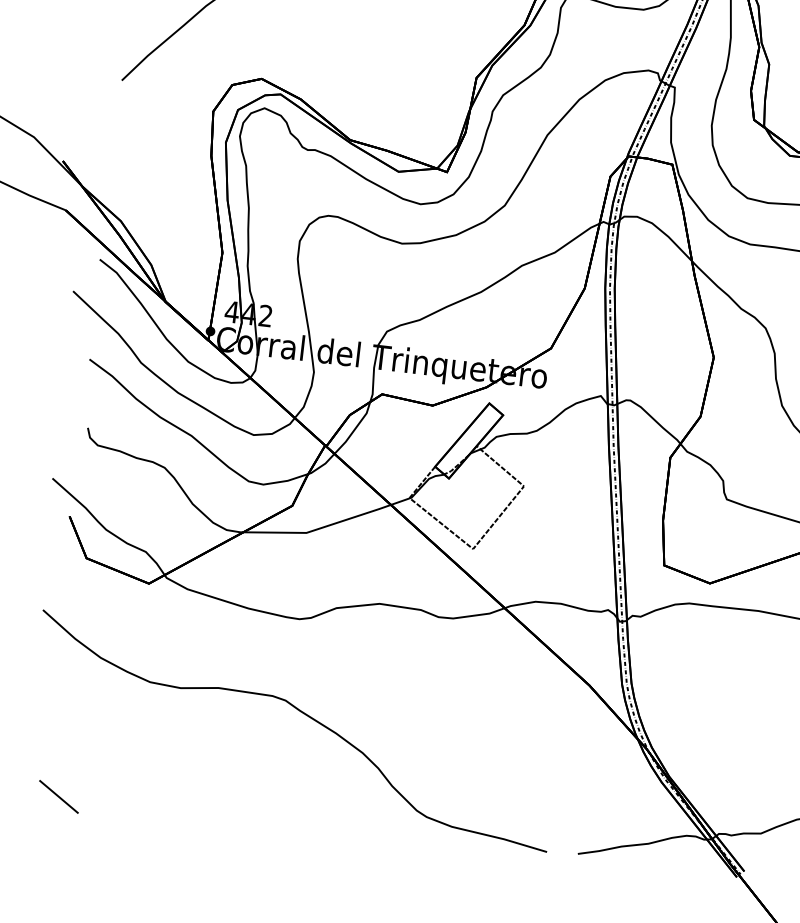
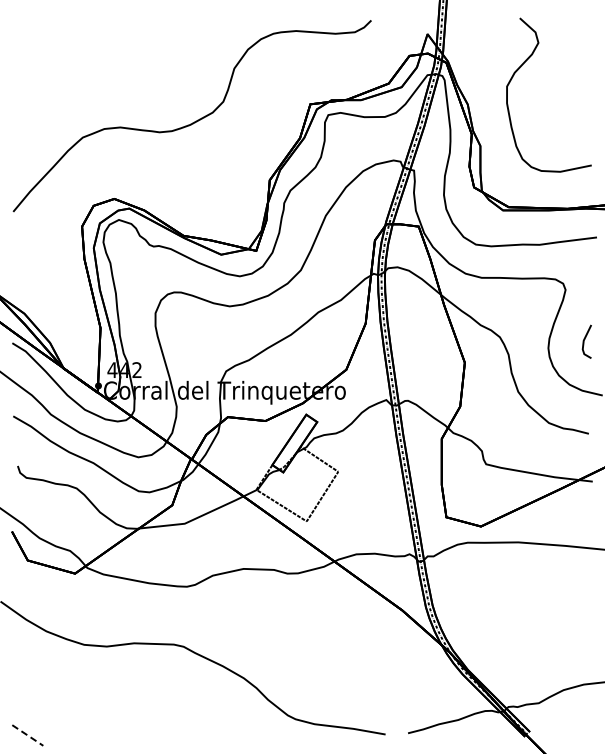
line: (58, 796) -> (27, 735), solid -> dashed

